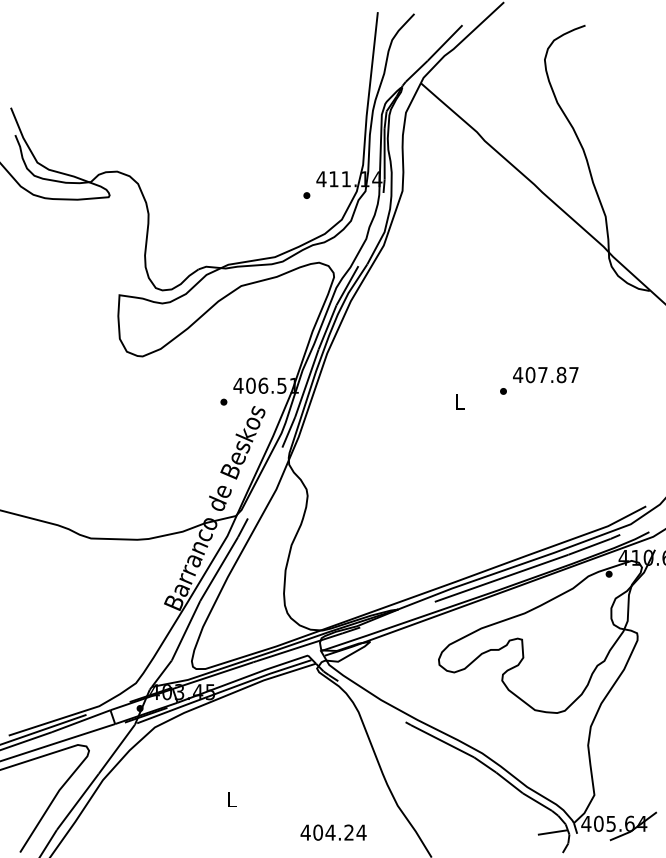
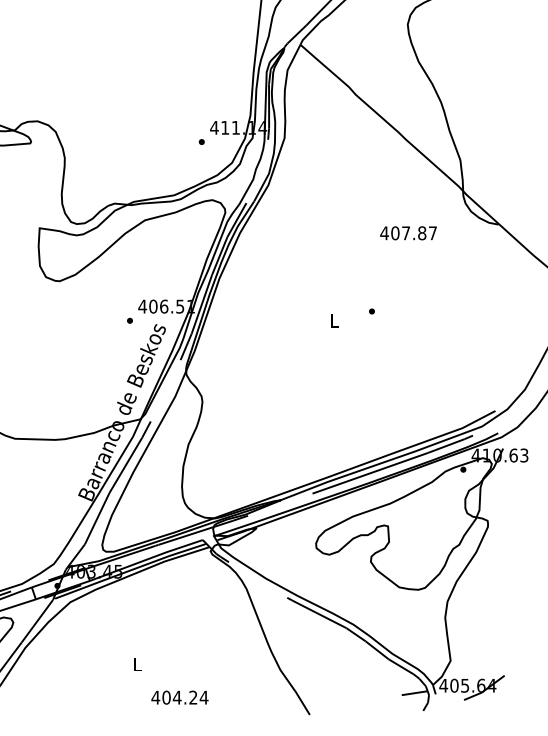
text: (545, 375) -> (408, 233), moved
text: (333, 832) -> (179, 697), moved

